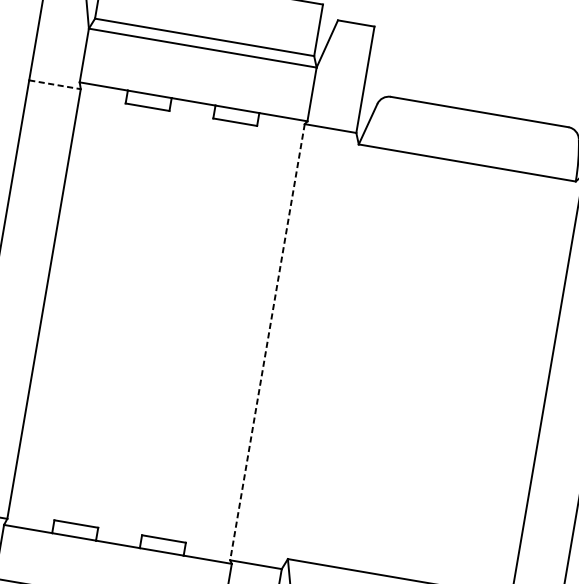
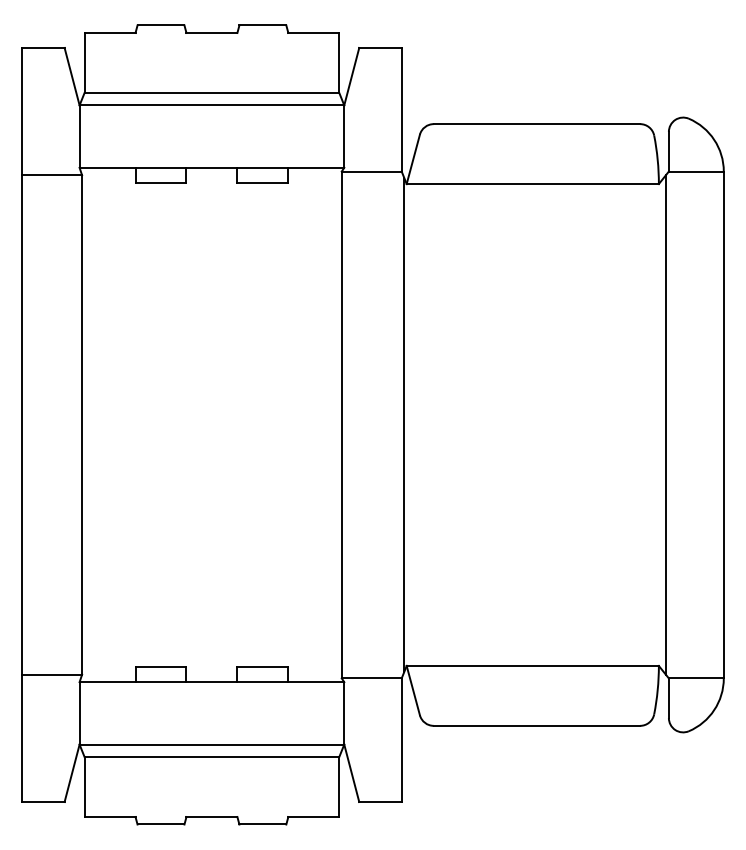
line: (55, 85) -> (52, 175), dashed -> solid
line: (267, 342) -> (341, 425), dashed -> solid
line: (321, 351) -> (404, 424), added

